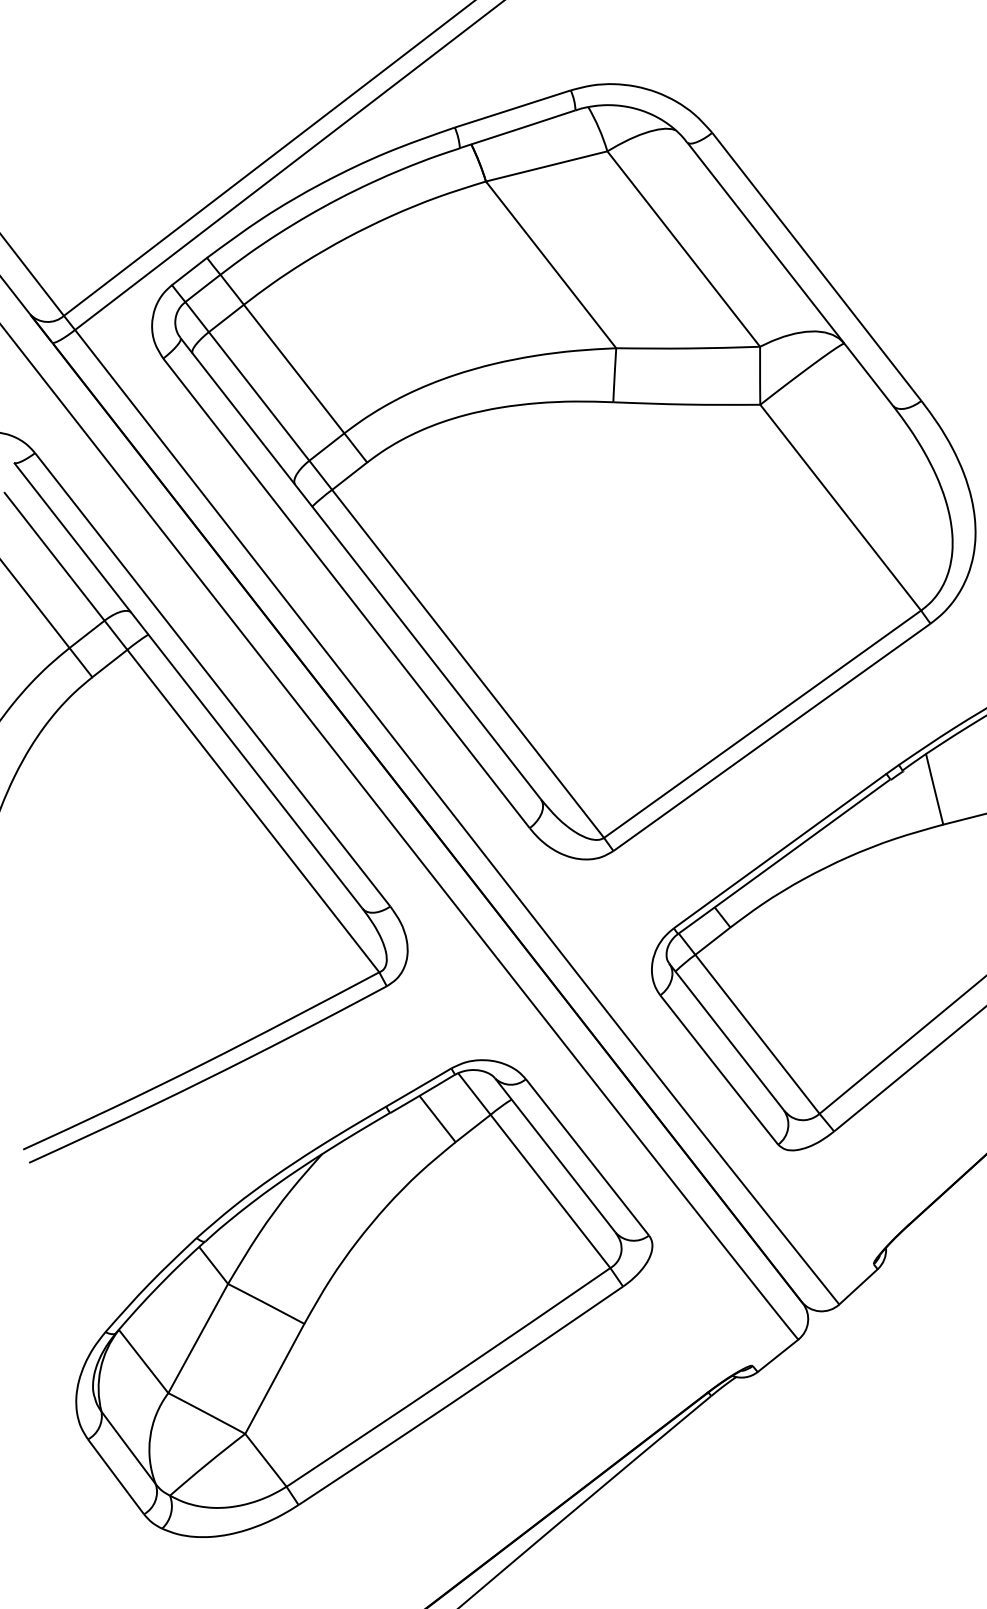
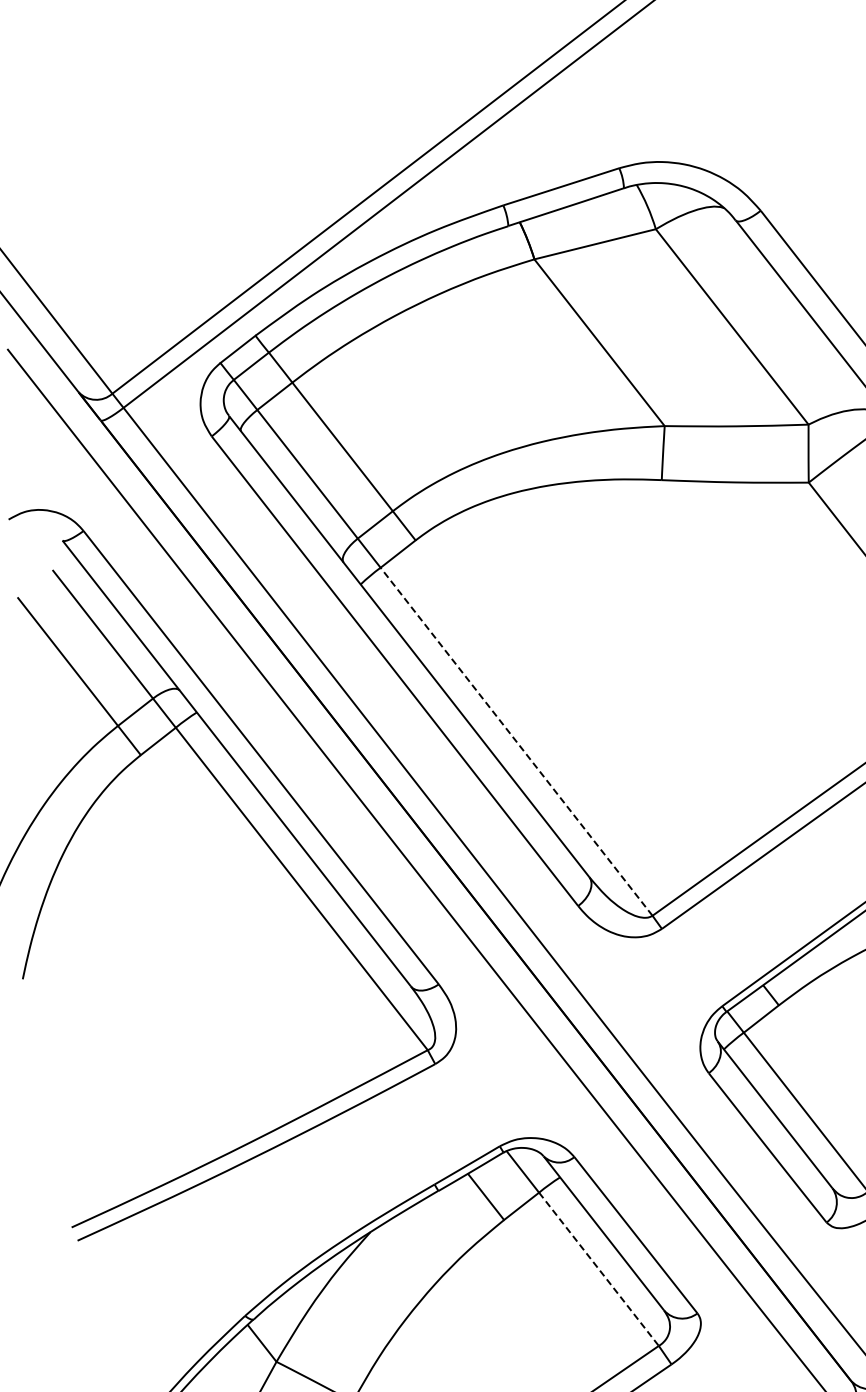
line: (468, 663) -> (516, 741), solid -> dashed
line: (550, 1191) -> (598, 1269), solid -> dashed

